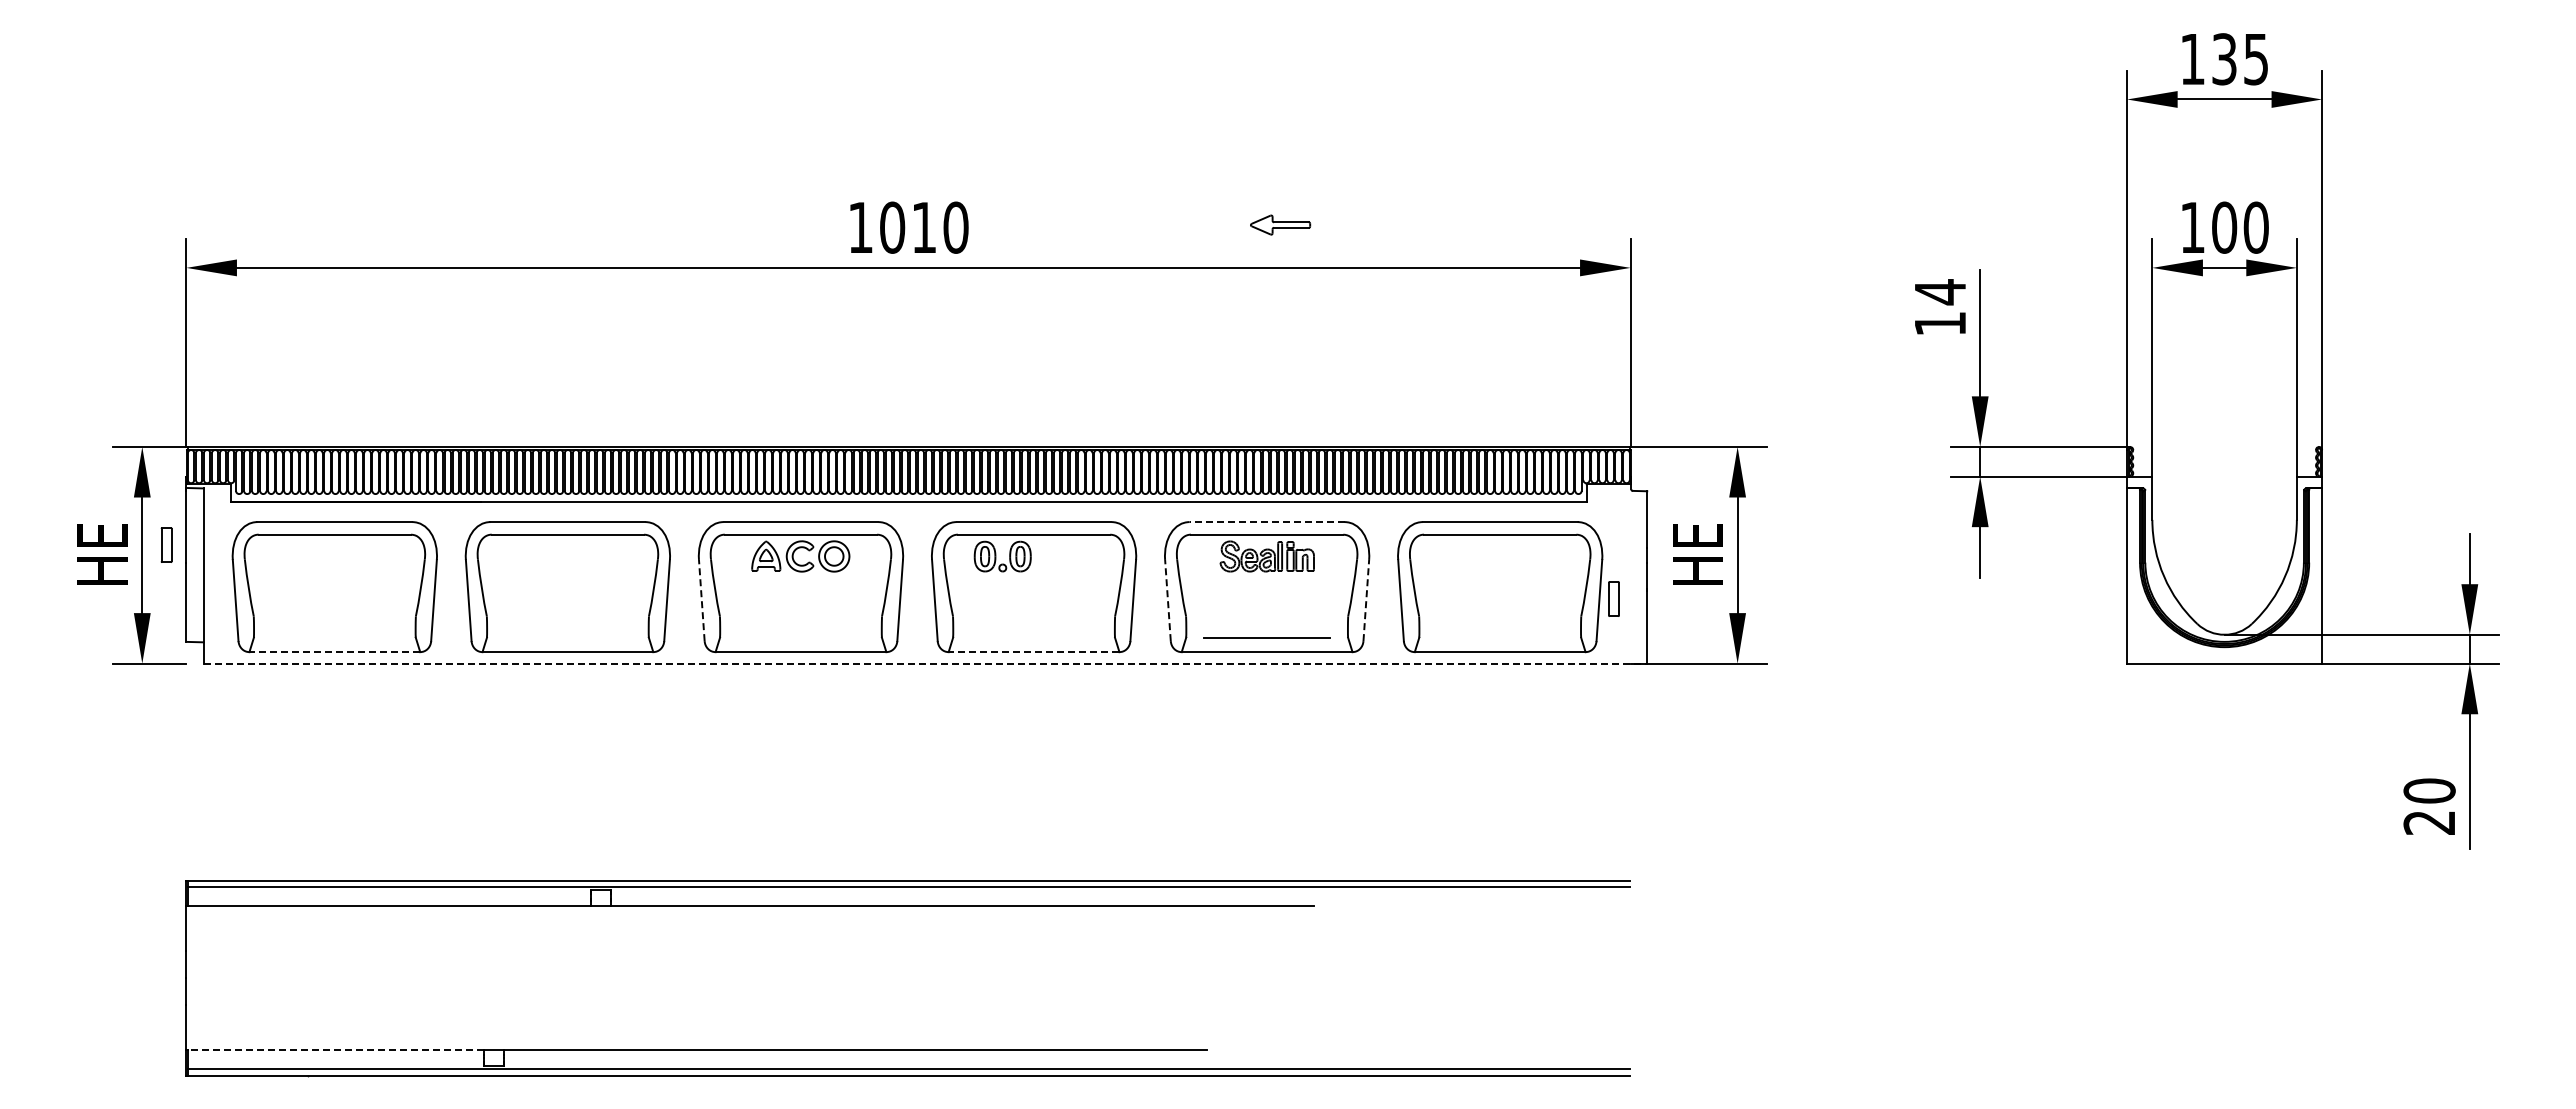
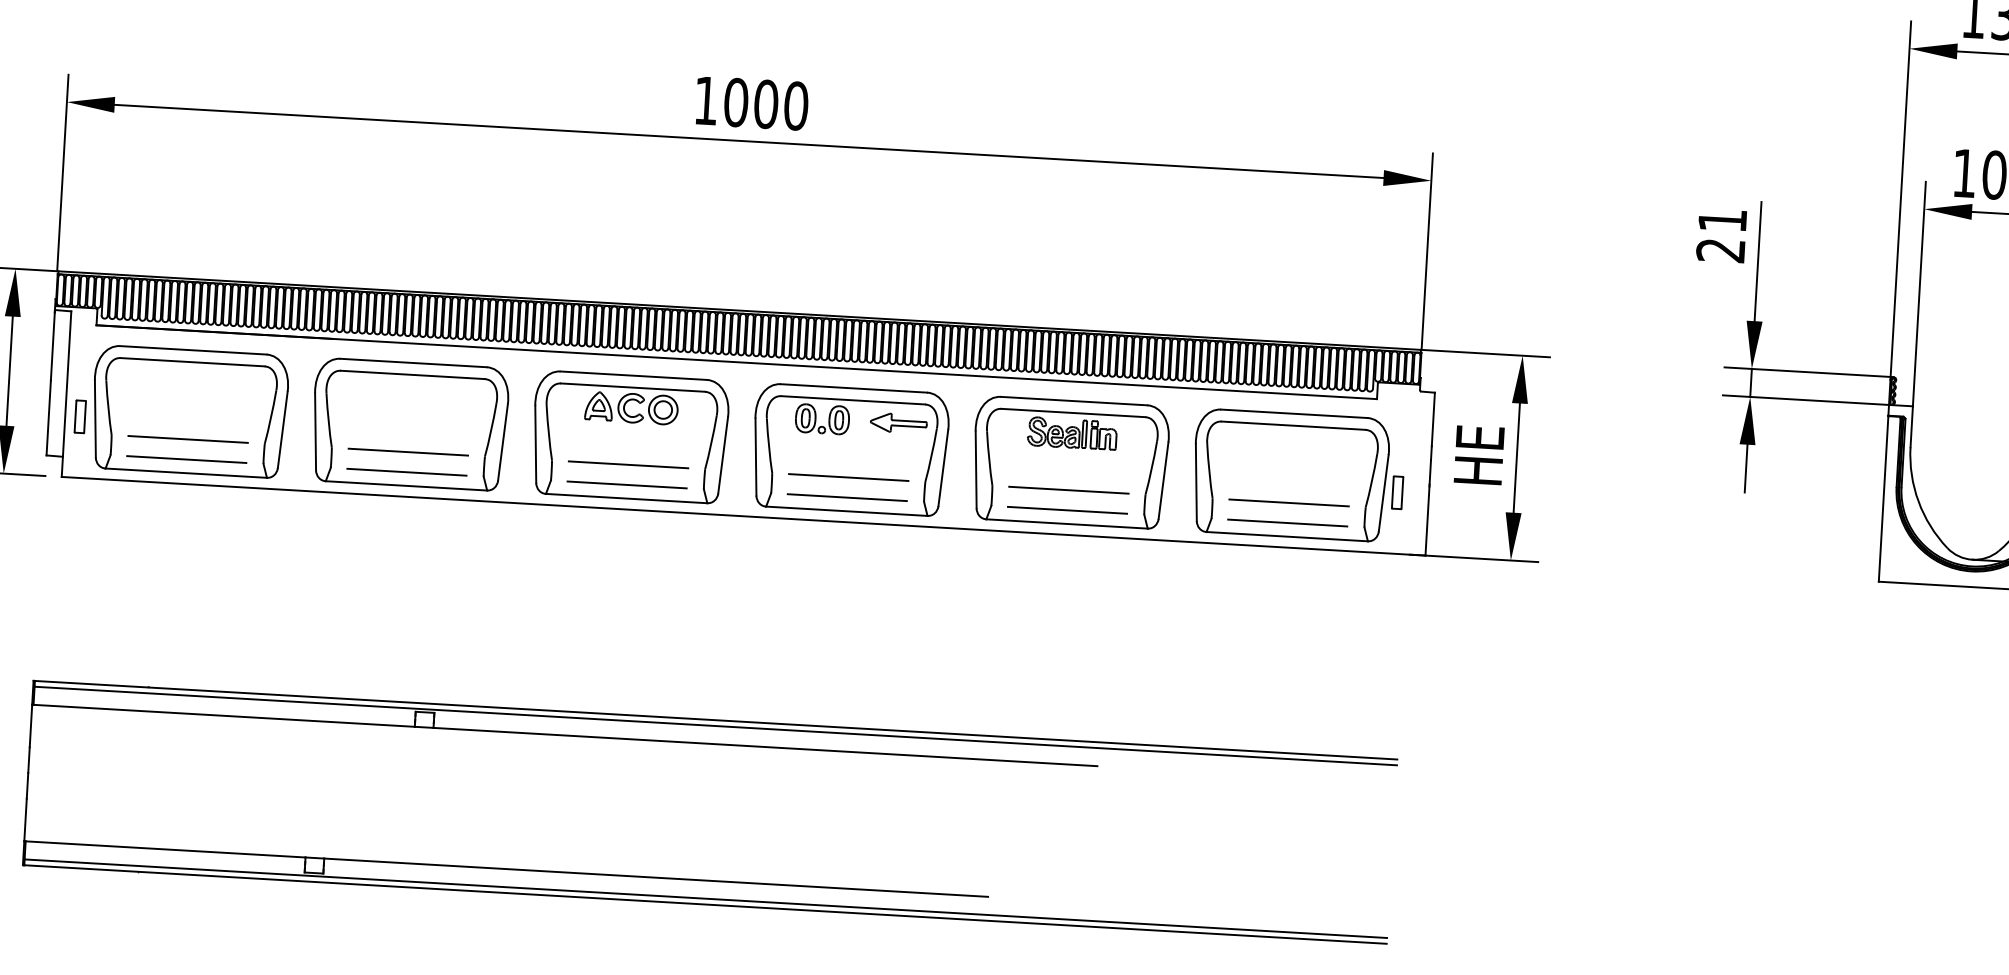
part: (1280, 224) -> (898, 422), moved
text: (923, 227) -> (765, 104), 1010 -> 1000
text: (1939, 307) -> (1721, 235), 14 -> 21
line: (1266, 522) -> (1073, 401), dashed -> solid
part: (166, 544) -> (80, 416), moved
line: (701, 600) -> (535, 444), dashed -> solid
line: (1167, 600) -> (975, 469), dashed -> solid
line: (1366, 600) -> (1163, 480), dashed -> solid
line: (800, 615) -> (628, 463), added
line: (334, 616) -> (187, 439), added
line: (567, 616) -> (408, 452), added
line: (1033, 616) -> (848, 477), added
line: (1266, 616) -> (1068, 490), added
line: (1499, 616) -> (1288, 502), added
line: (334, 637) -> (186, 459), added
line: (567, 637) -> (406, 472), added
line: (800, 637) -> (626, 484), added
line: (1033, 637) -> (847, 497), added
line: (1499, 637) -> (1287, 522), added
line: (334, 652) -> (185, 473), dashed -> solid
line: (1033, 652) -> (846, 511), dashed -> solid
line: (925, 663) -> (743, 516), dashed -> solid
line: (335, 1050) -> (165, 849), dashed -> solid

